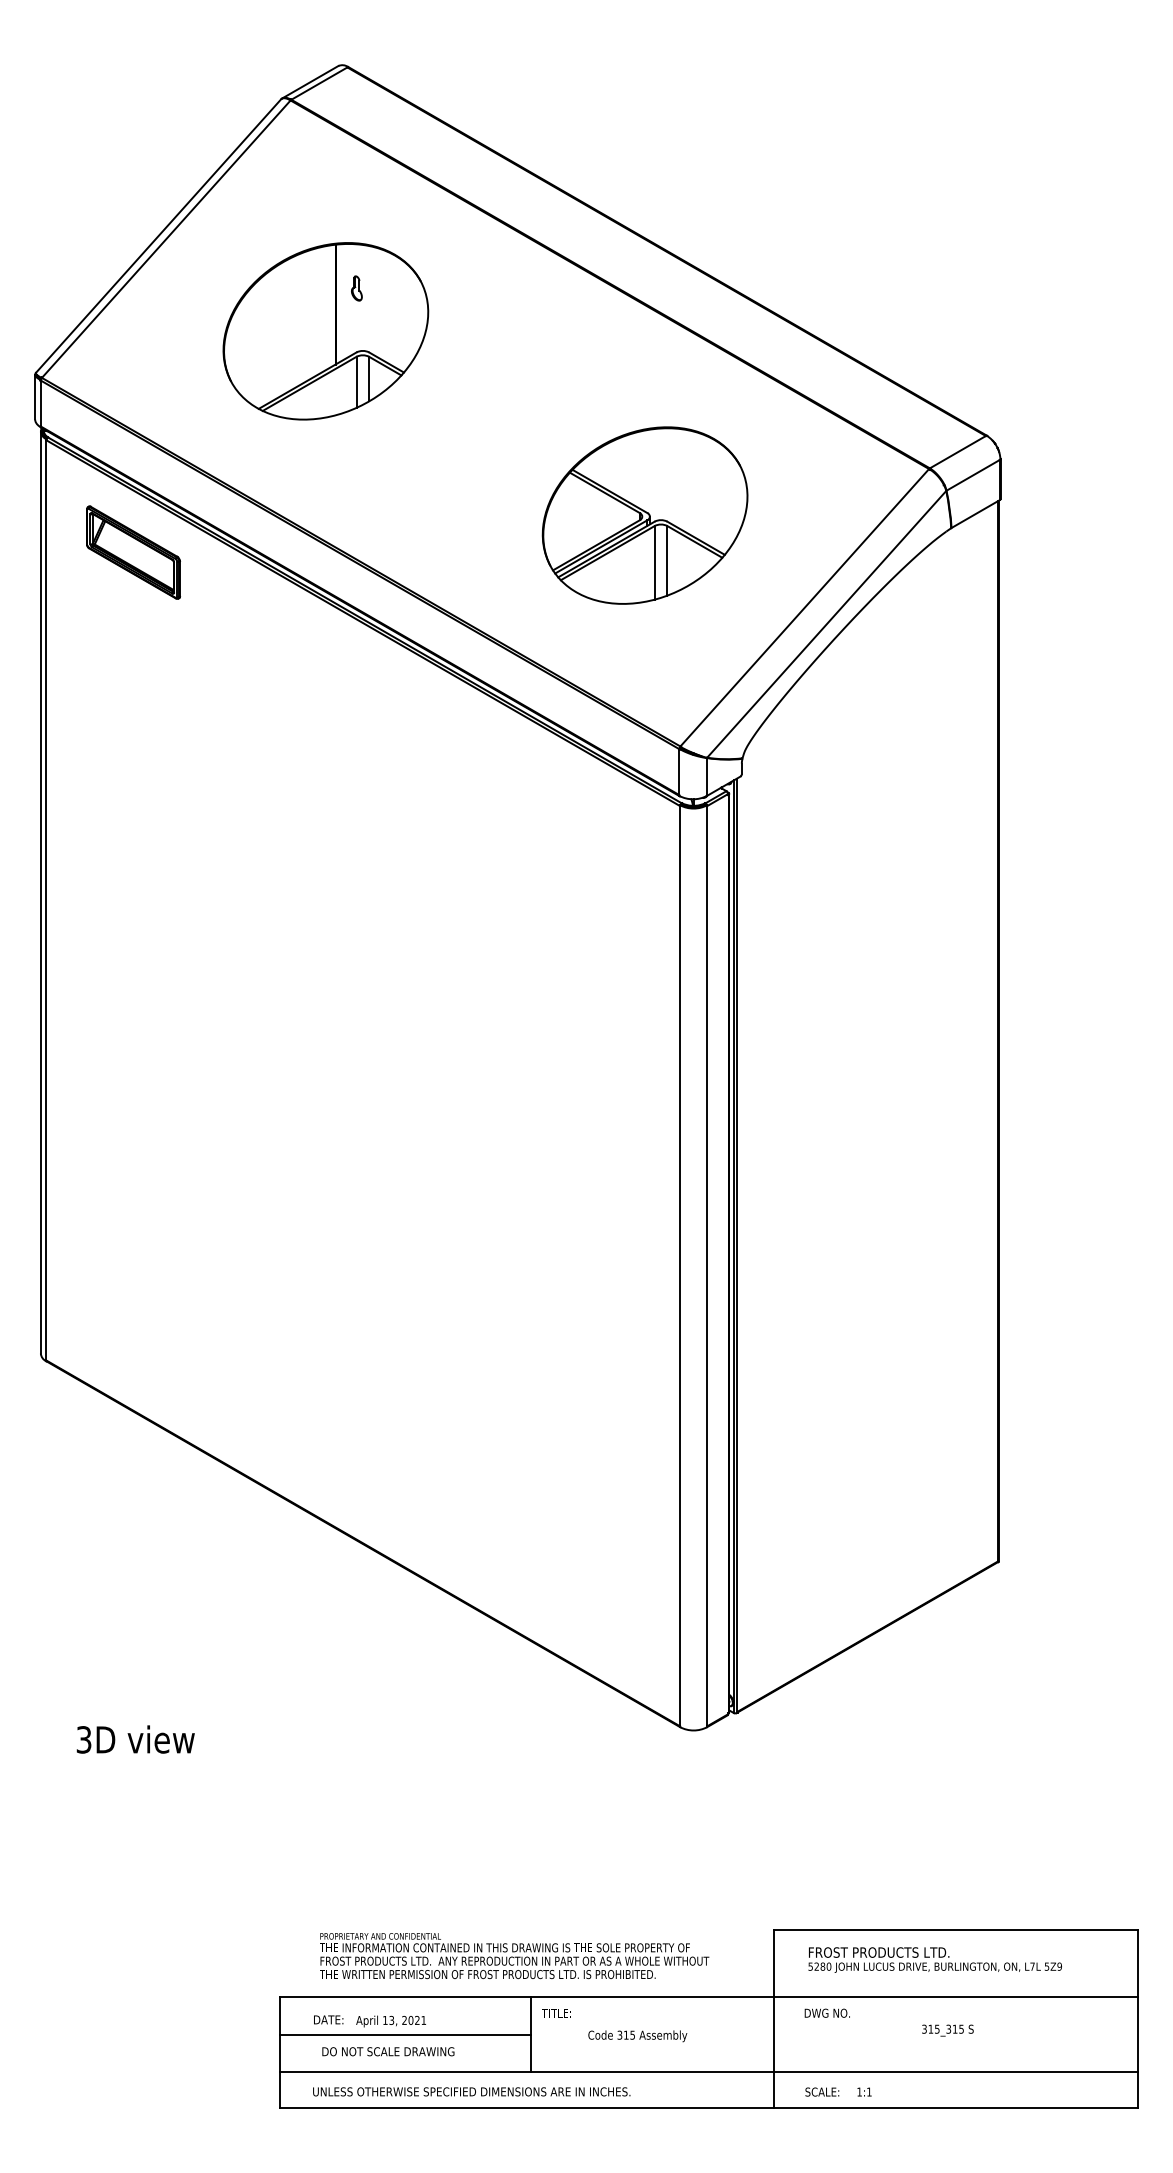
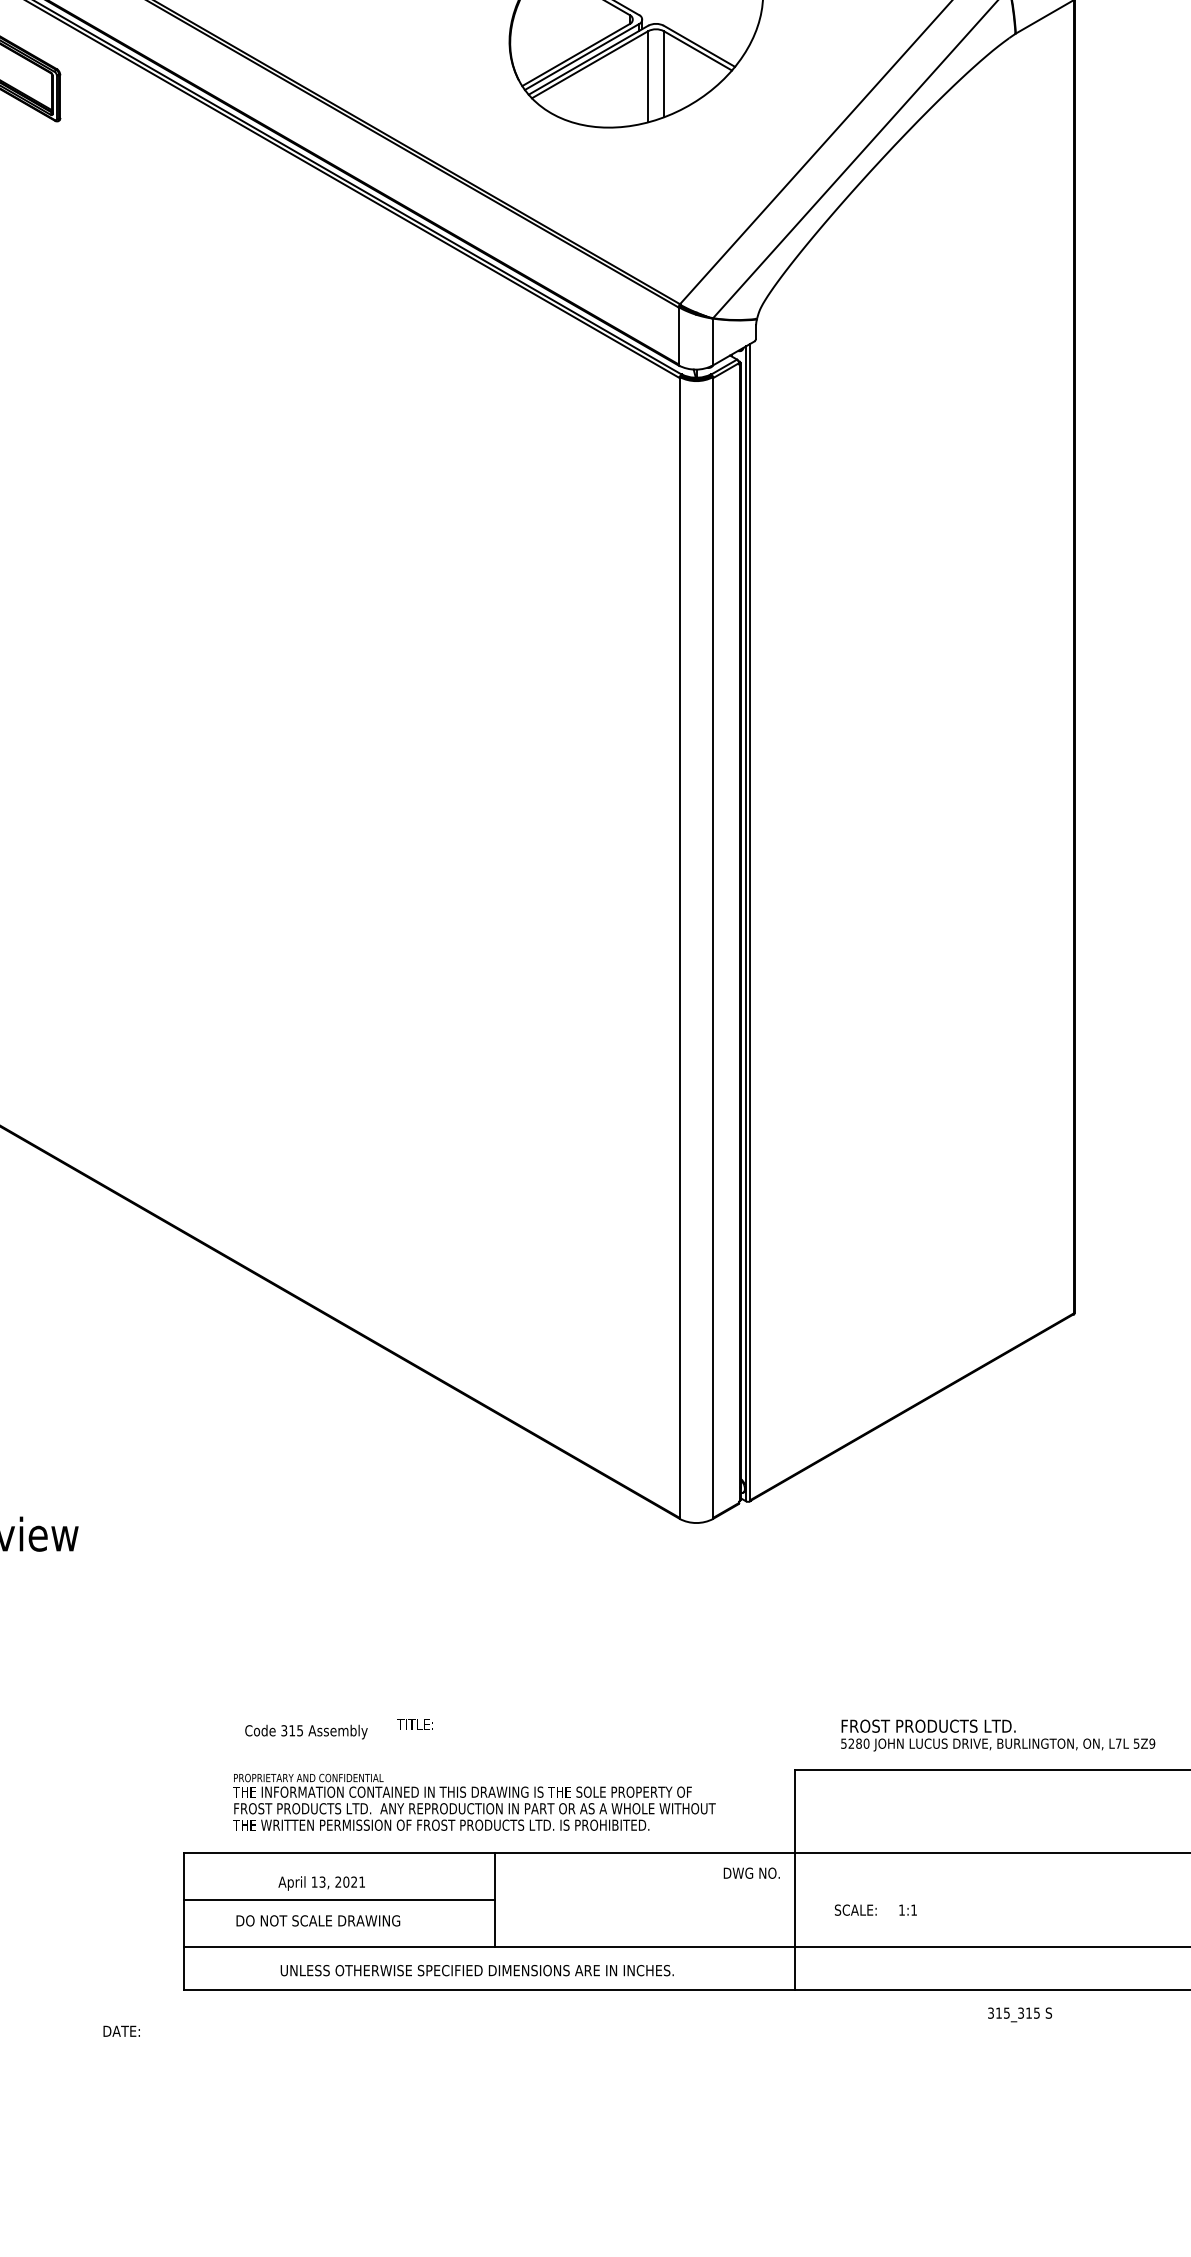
text: (934, 1959) -> (997, 1734), moved
text: (826, 2012) -> (750, 1872), moved
text: (556, 2013) -> (415, 1724), moved
text: (328, 2019) -> (121, 2030), moved
text: (947, 2030) -> (1019, 2014), moved
text: (637, 2036) -> (306, 1732), moved
text: (471, 2091) -> (477, 1970), moved
text: (838, 2091) -> (875, 1909), moved

